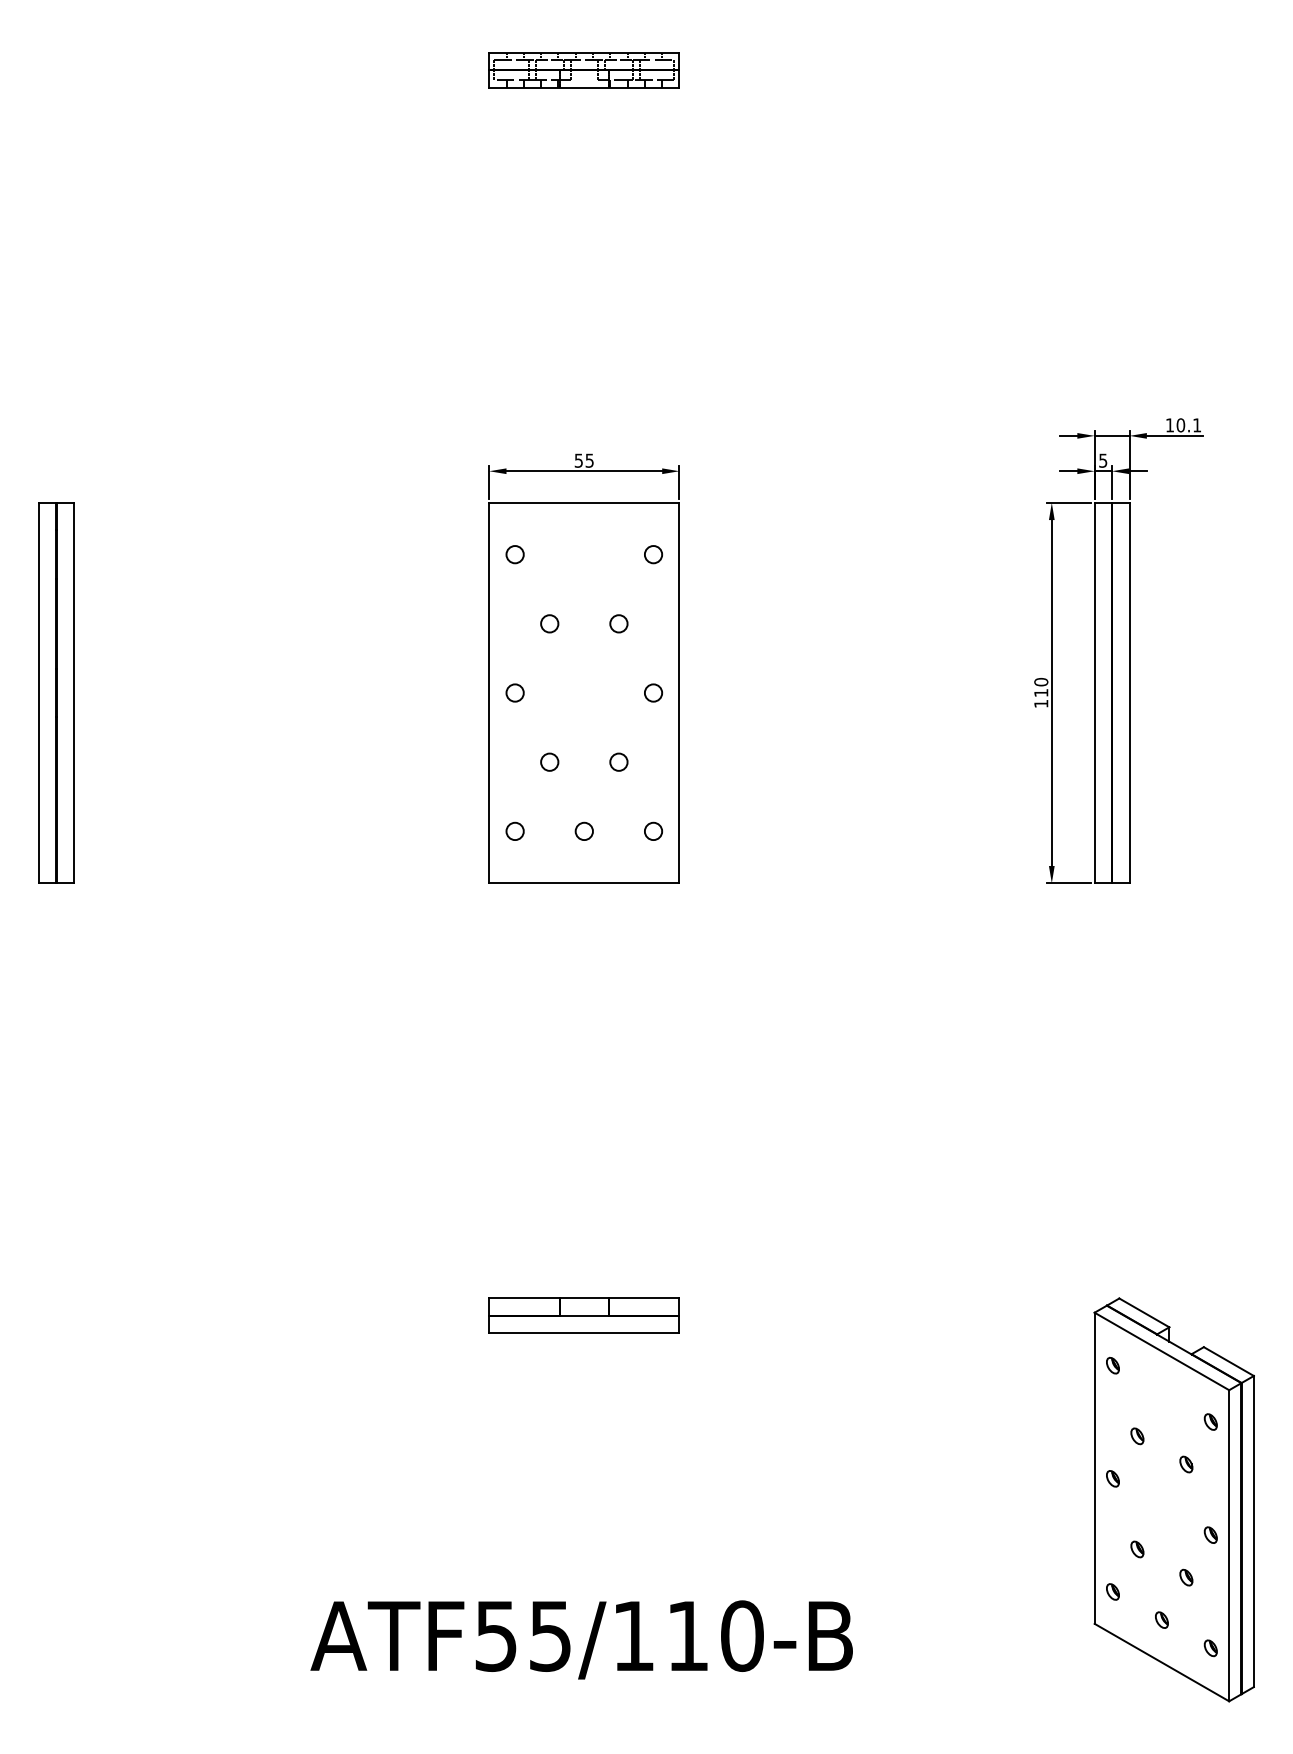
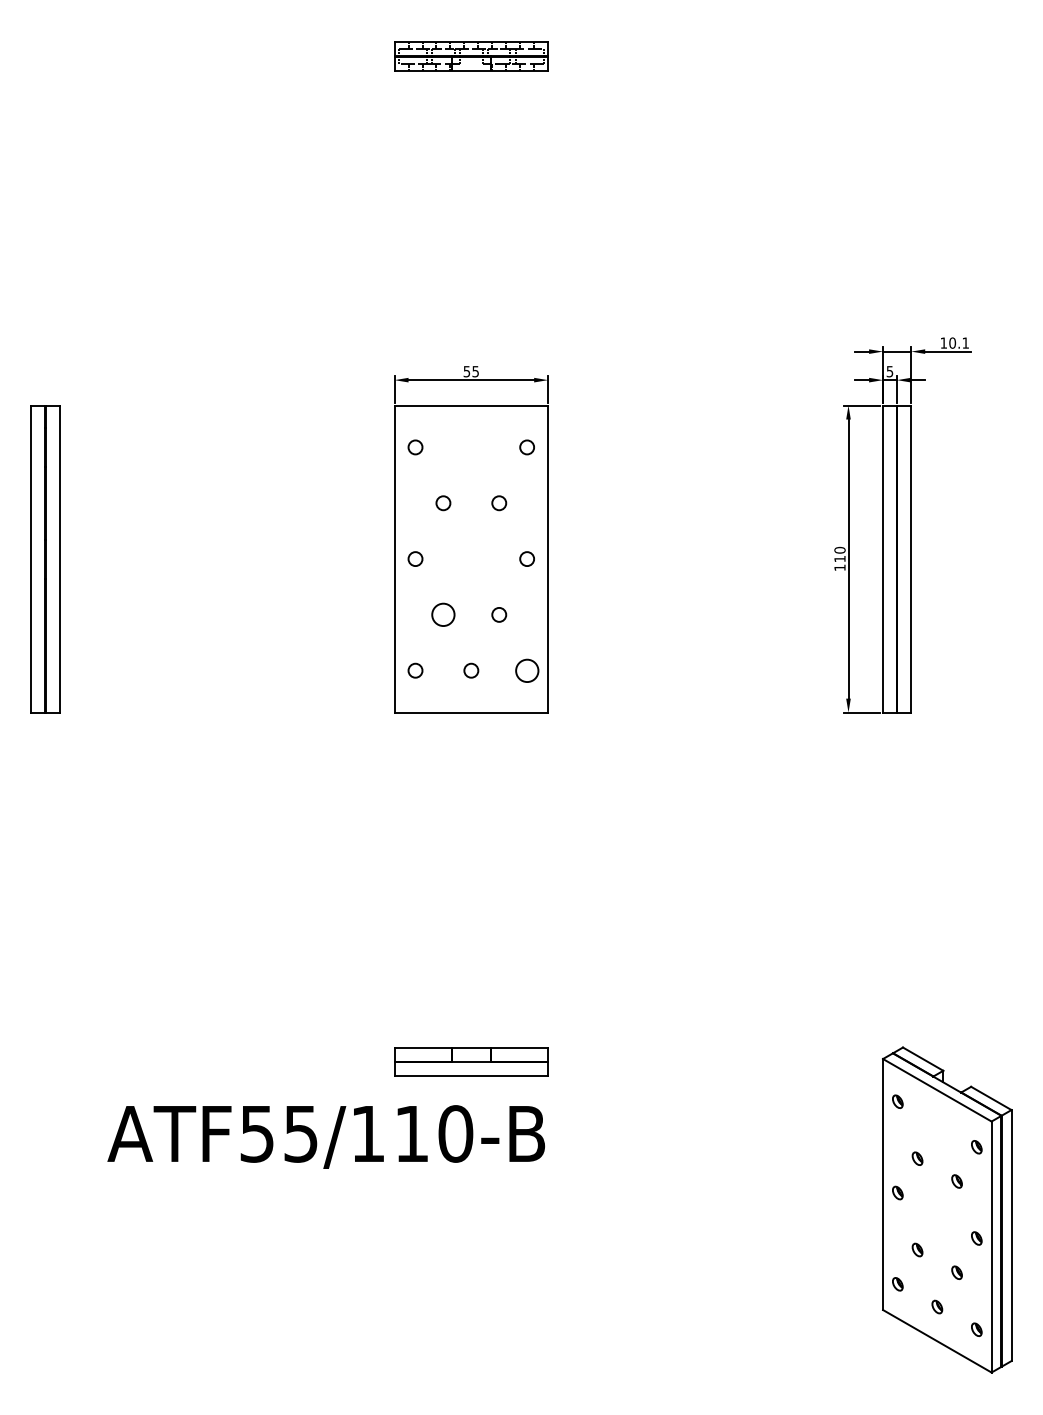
circle: (549, 761) -> (443, 614), size x1.6
circle: (652, 831) -> (526, 670), size x1.6
text: (580, 1639) -> (325, 1136), moved

